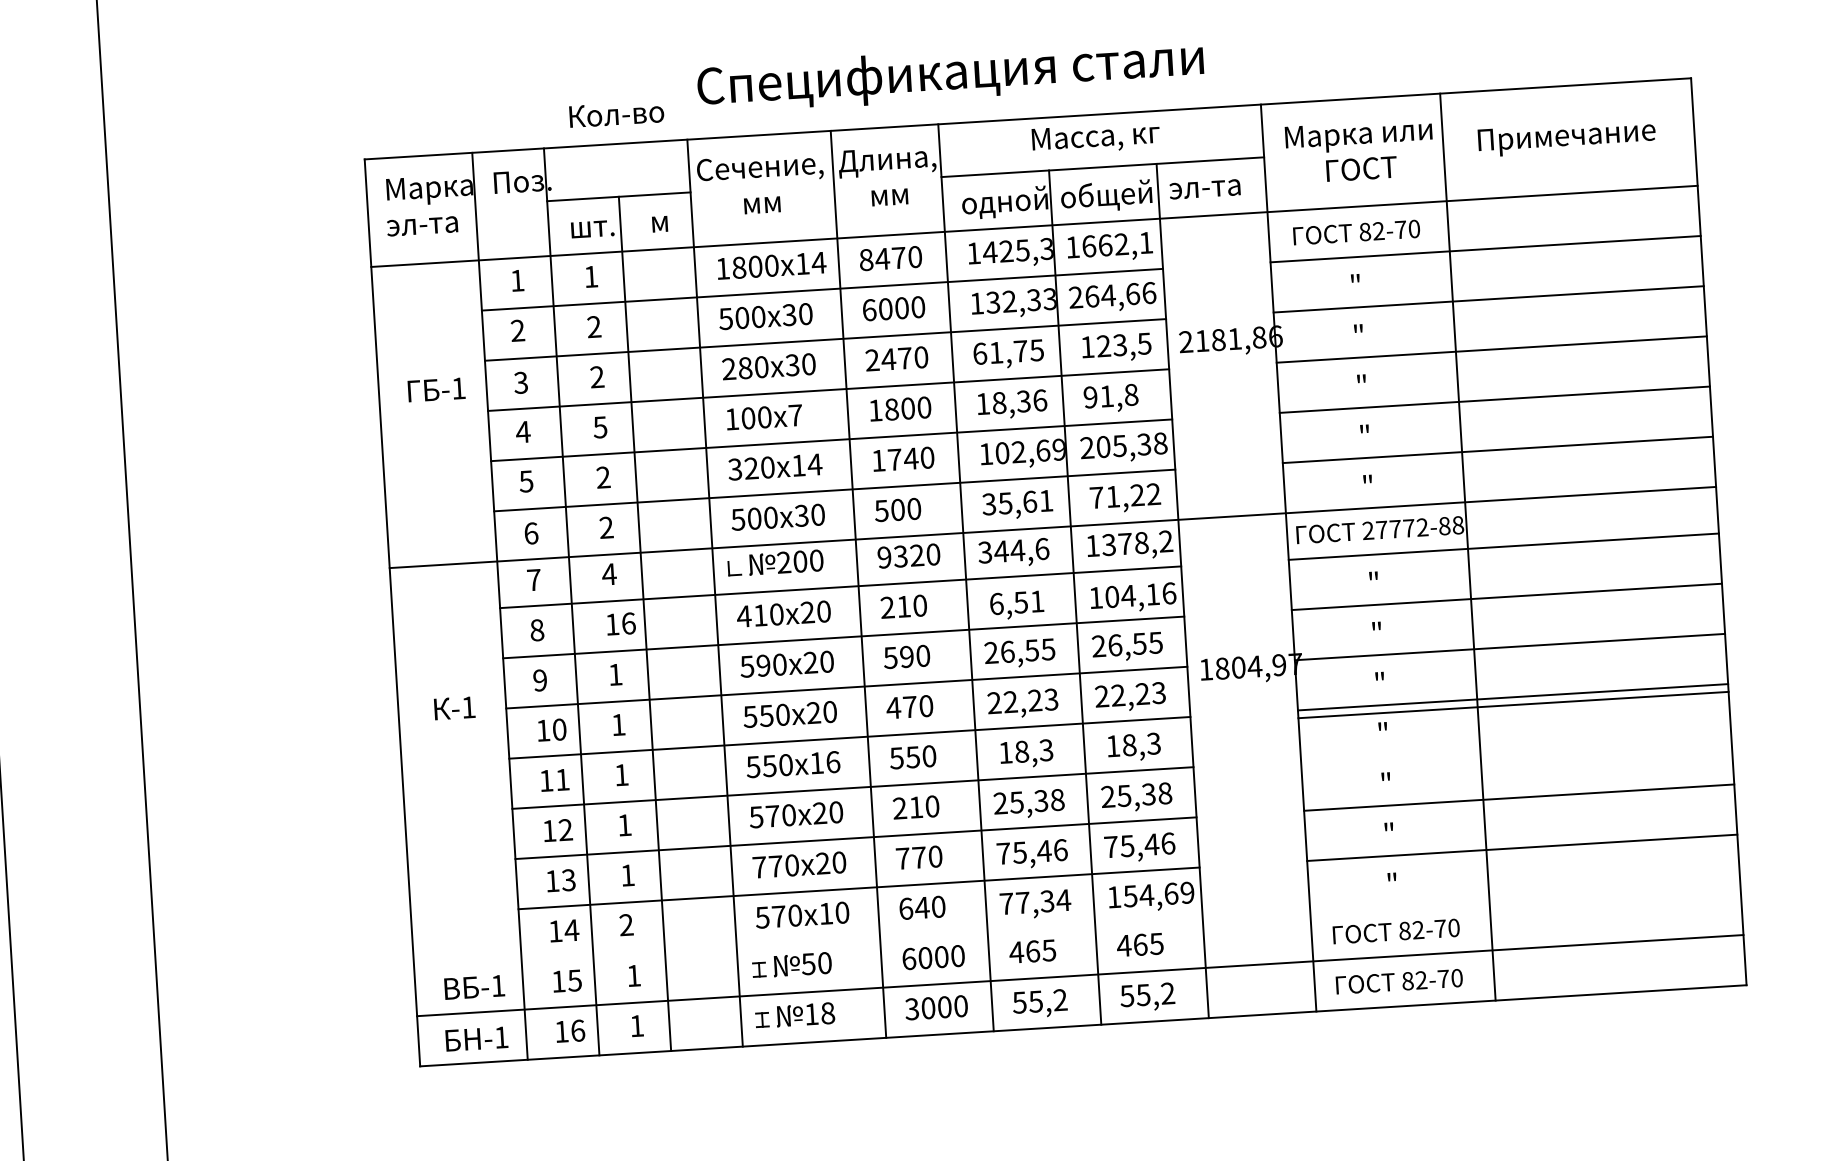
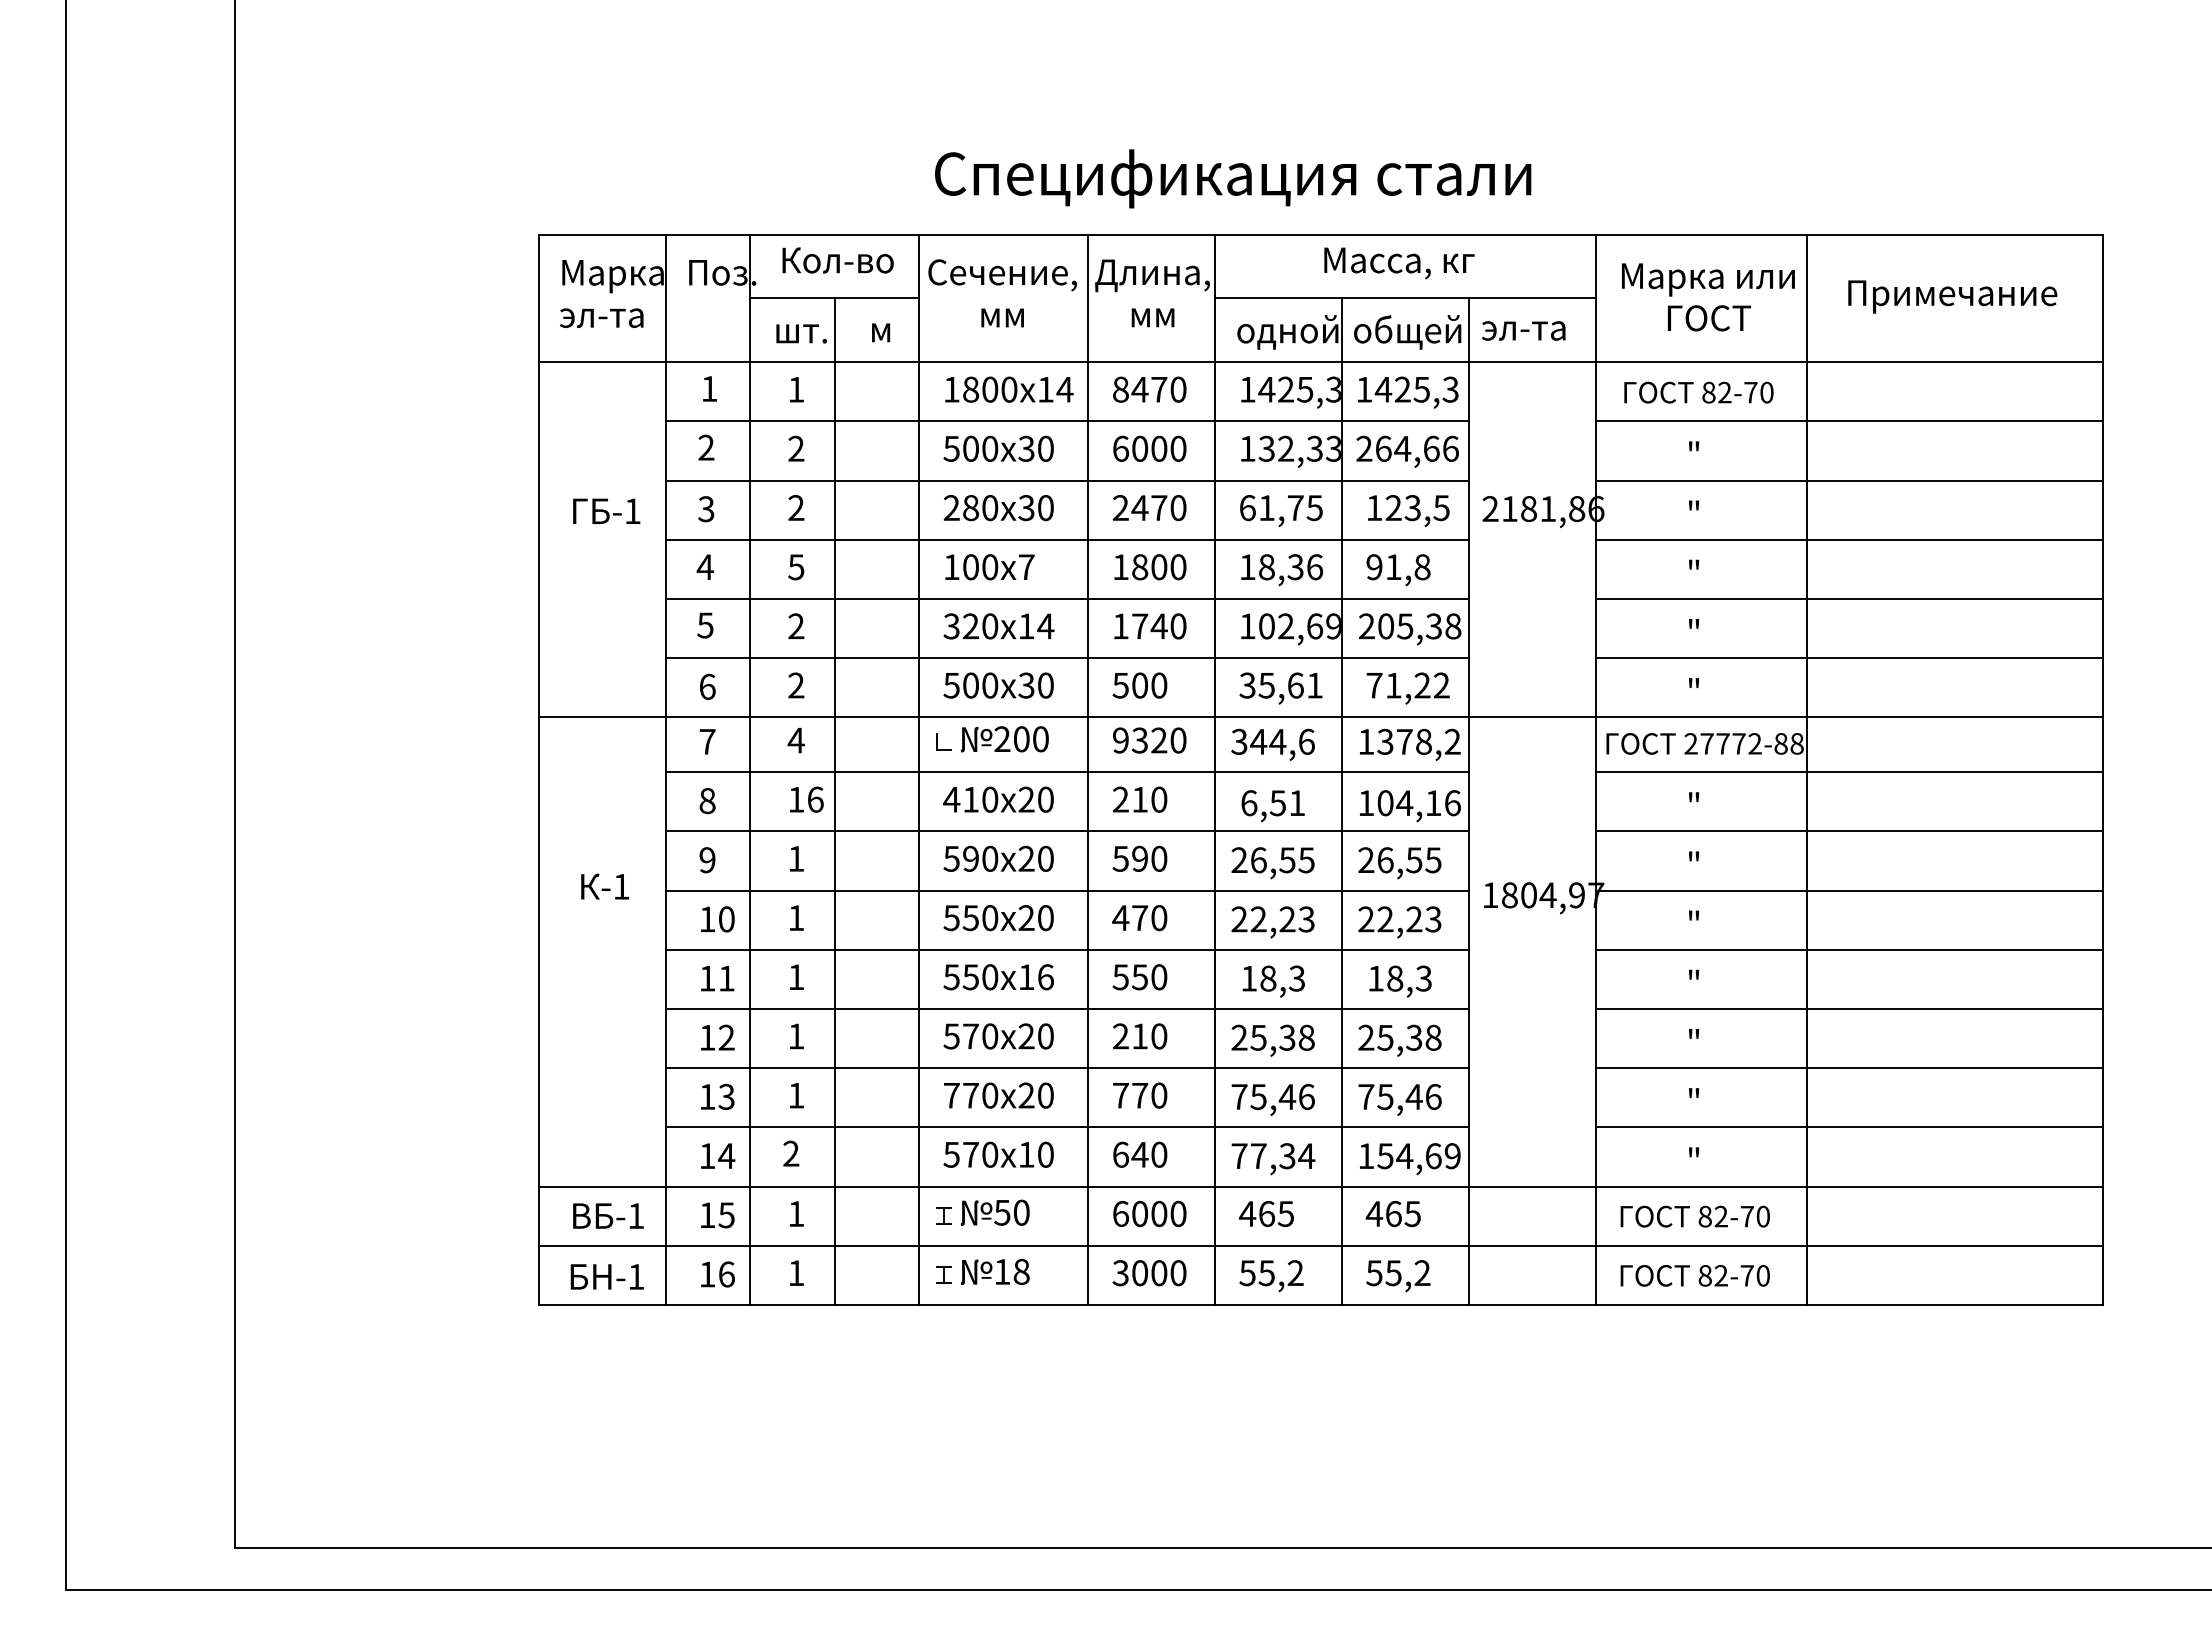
text: (616, 114) -> (837, 260), moved
text: (1117, 244) -> (1416, 389), 1662,1 -> 1425,3
line: (1512, 705) -> (1848, 1009), moved
line: (1076, 925) -> (1320, 1186), added

